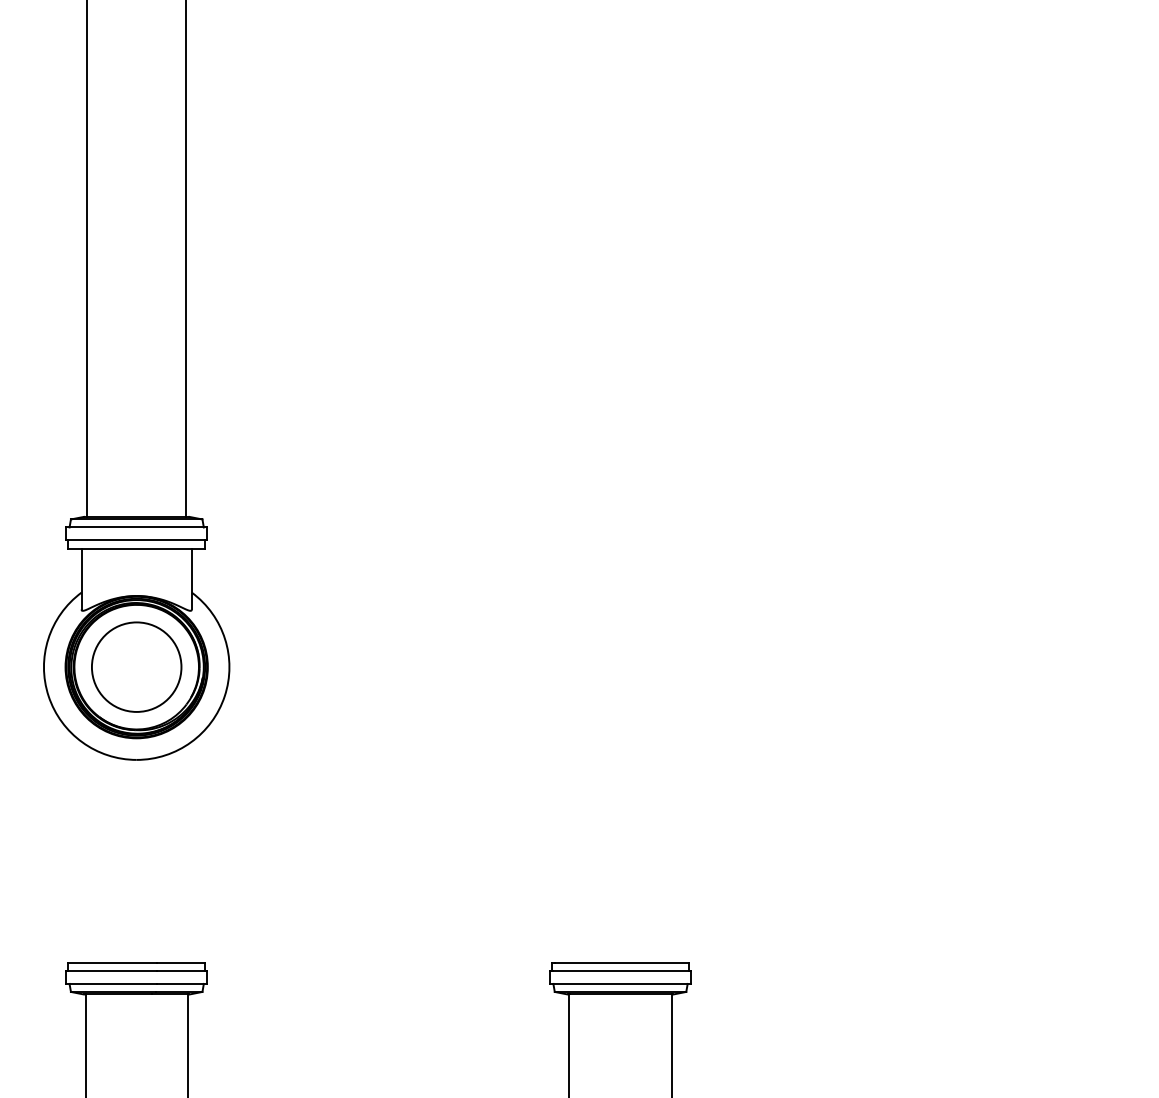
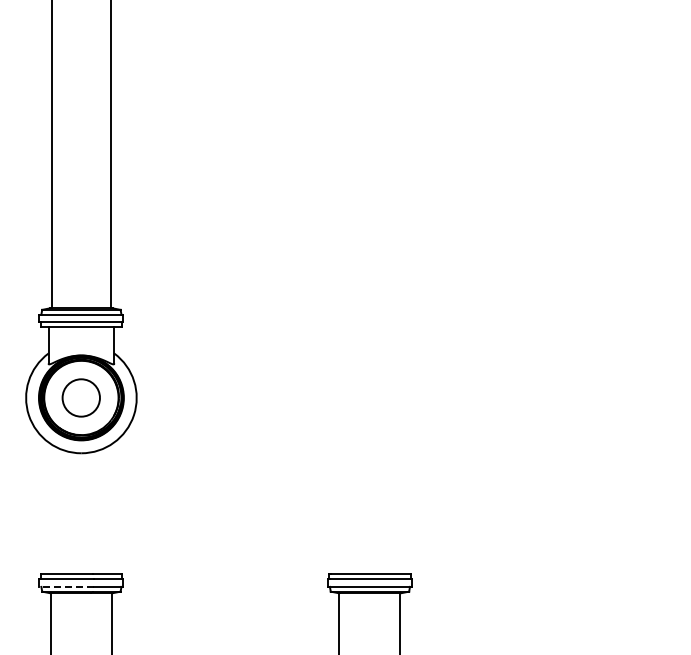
circle: (135, 666) -> (80, 397), size x0.7
line: (111, 983) -> (66, 586), solid -> dashed

